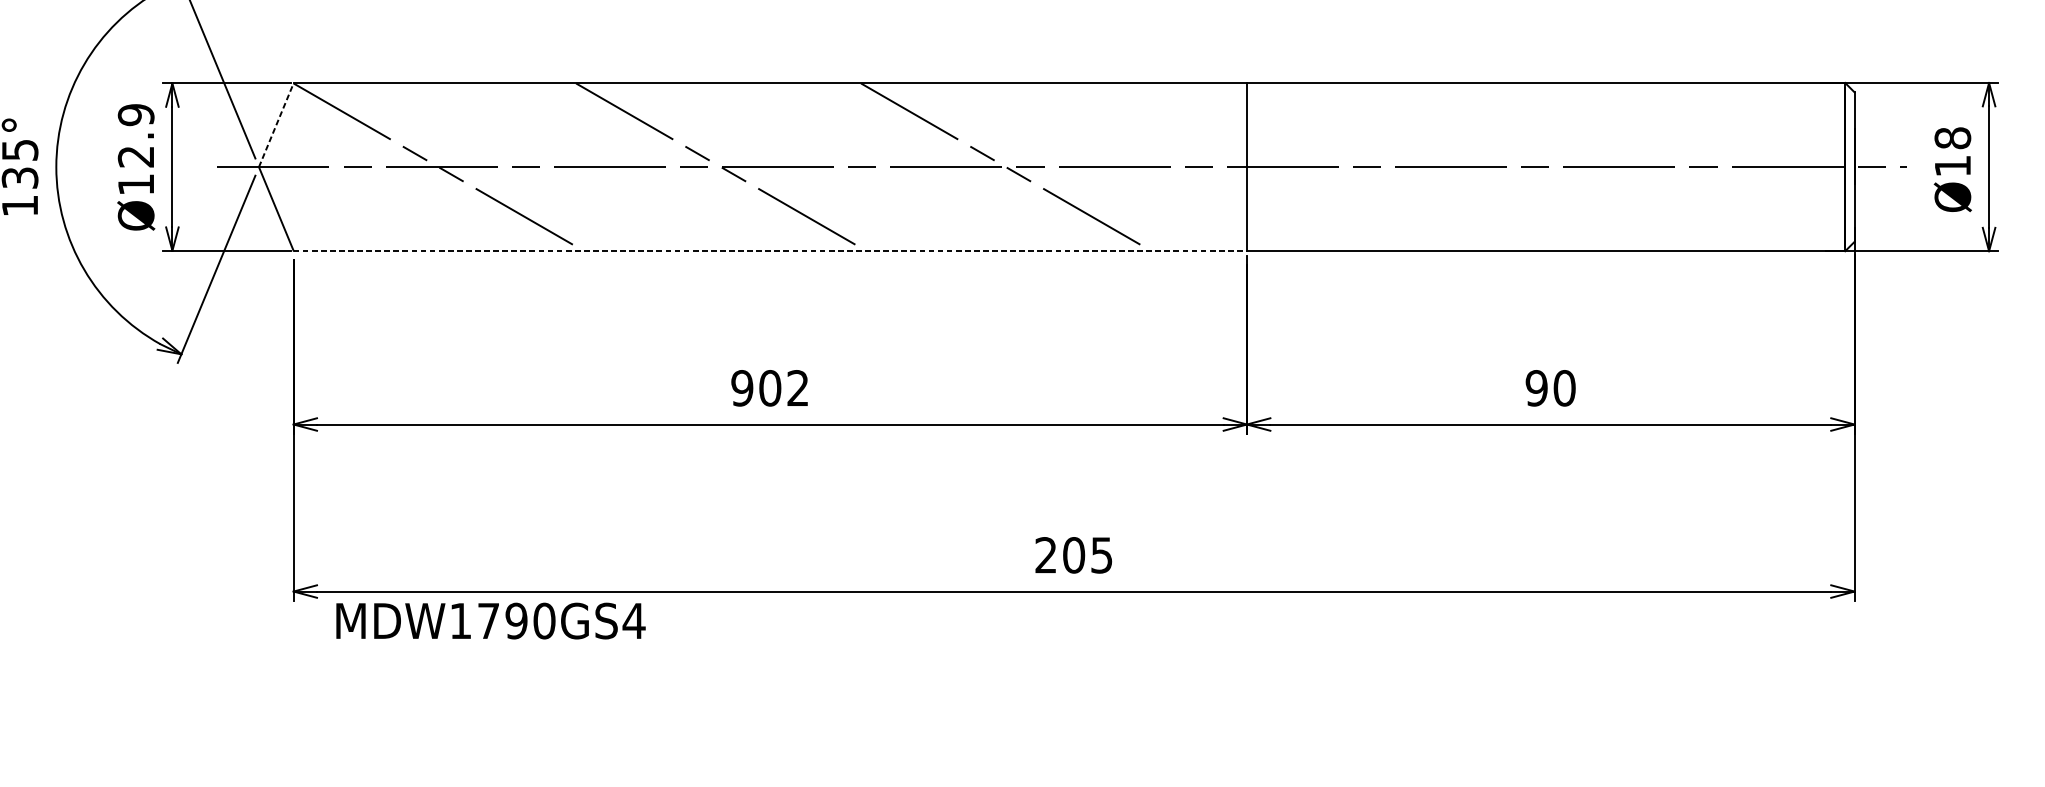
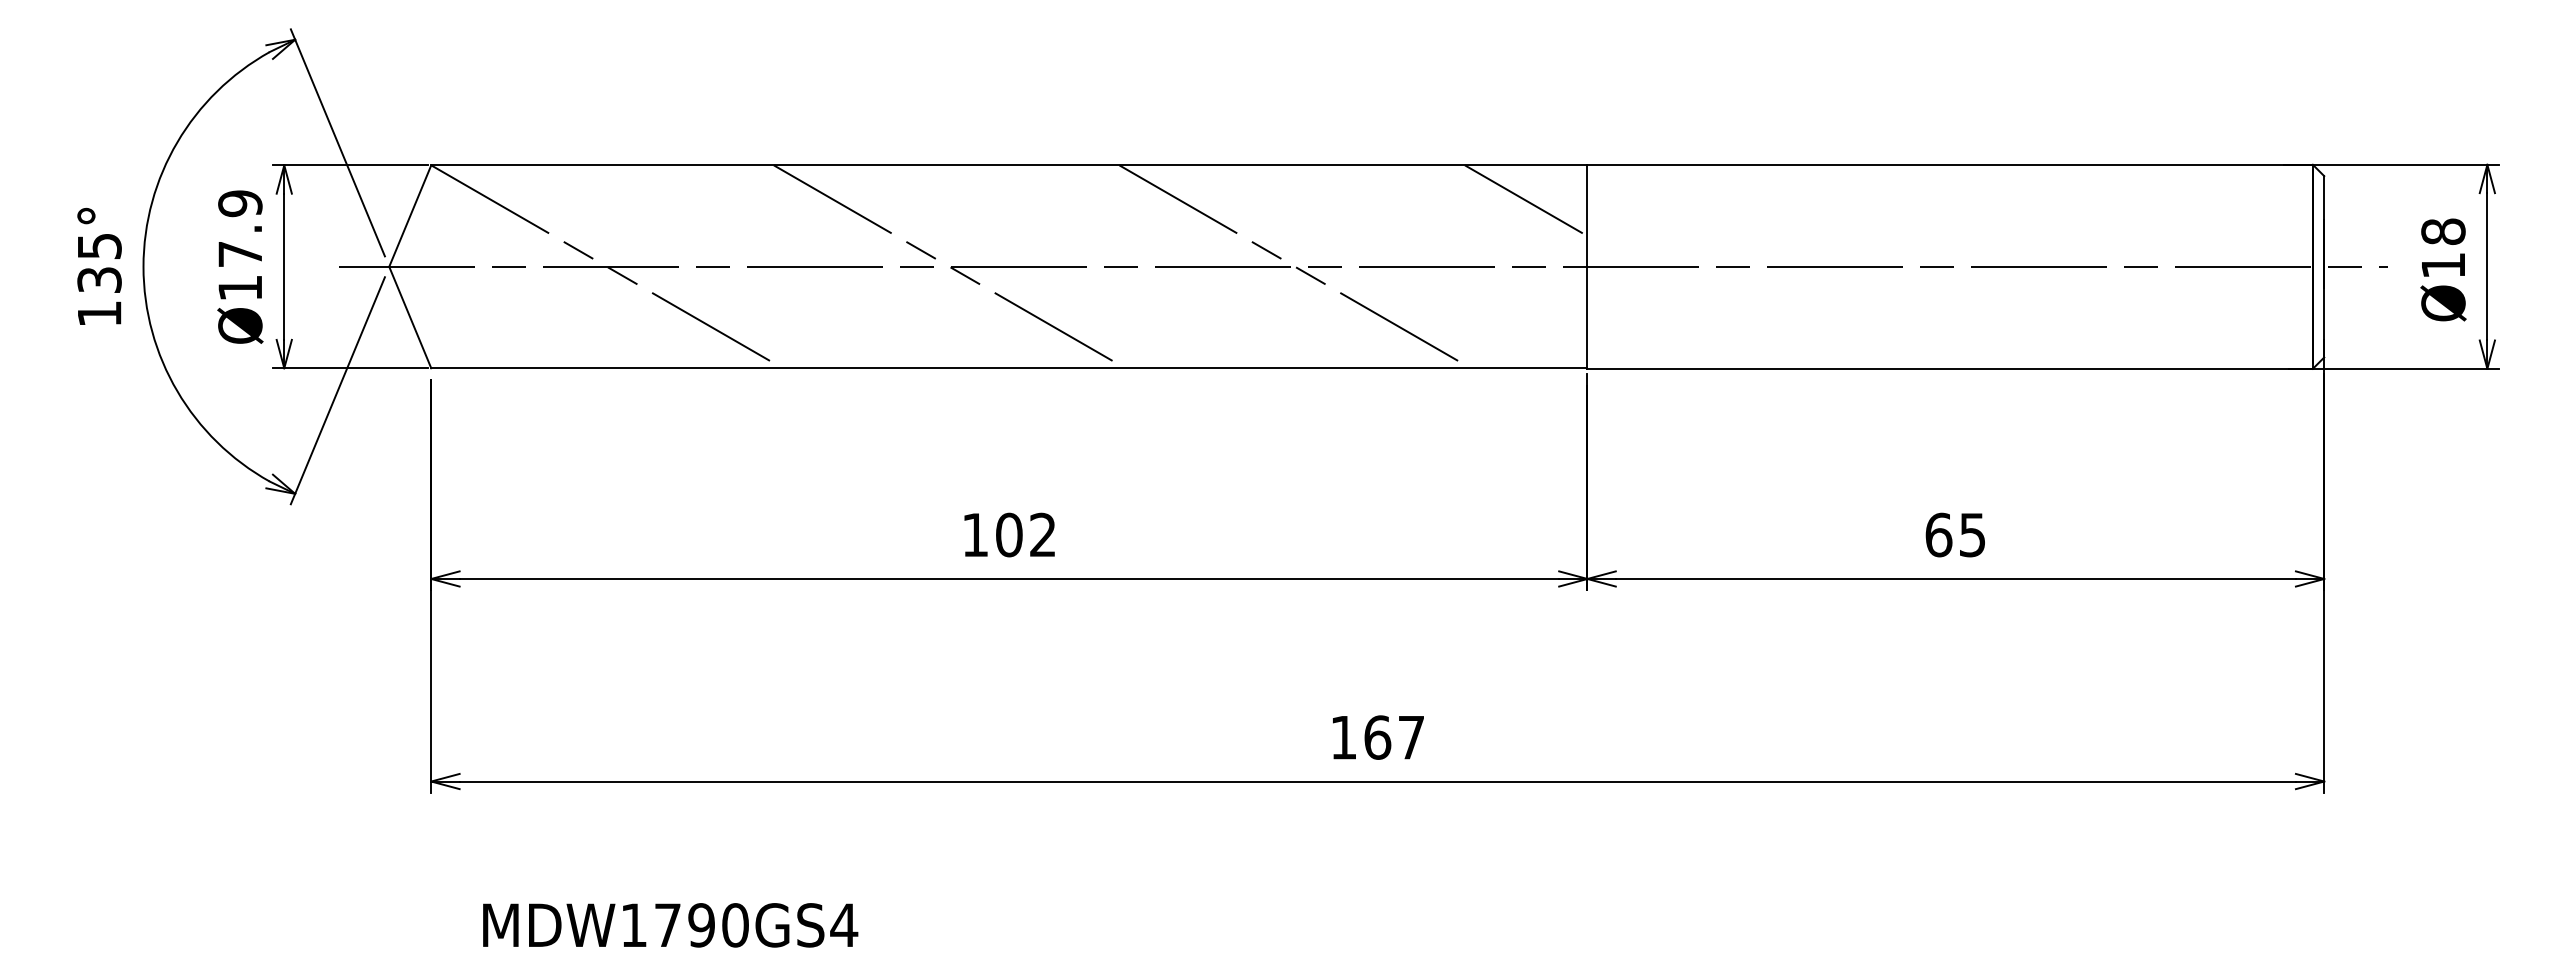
line: (1195, 112) -> (1525, 200), added
line: (276, 125) -> (410, 216), dashed -> solid
text: (135, 156) -> (239, 254), Ø12.9 -> Ø17.9
line: (770, 250) -> (1009, 368), dashed -> solid
text: (742, 387) -> (975, 534), 902 -> 102
text: (1550, 387) -> (1955, 534), 90 -> 65
text: (1073, 555) -> (1377, 737), 205 -> 167
text: (490, 621) -> (670, 925), moved

